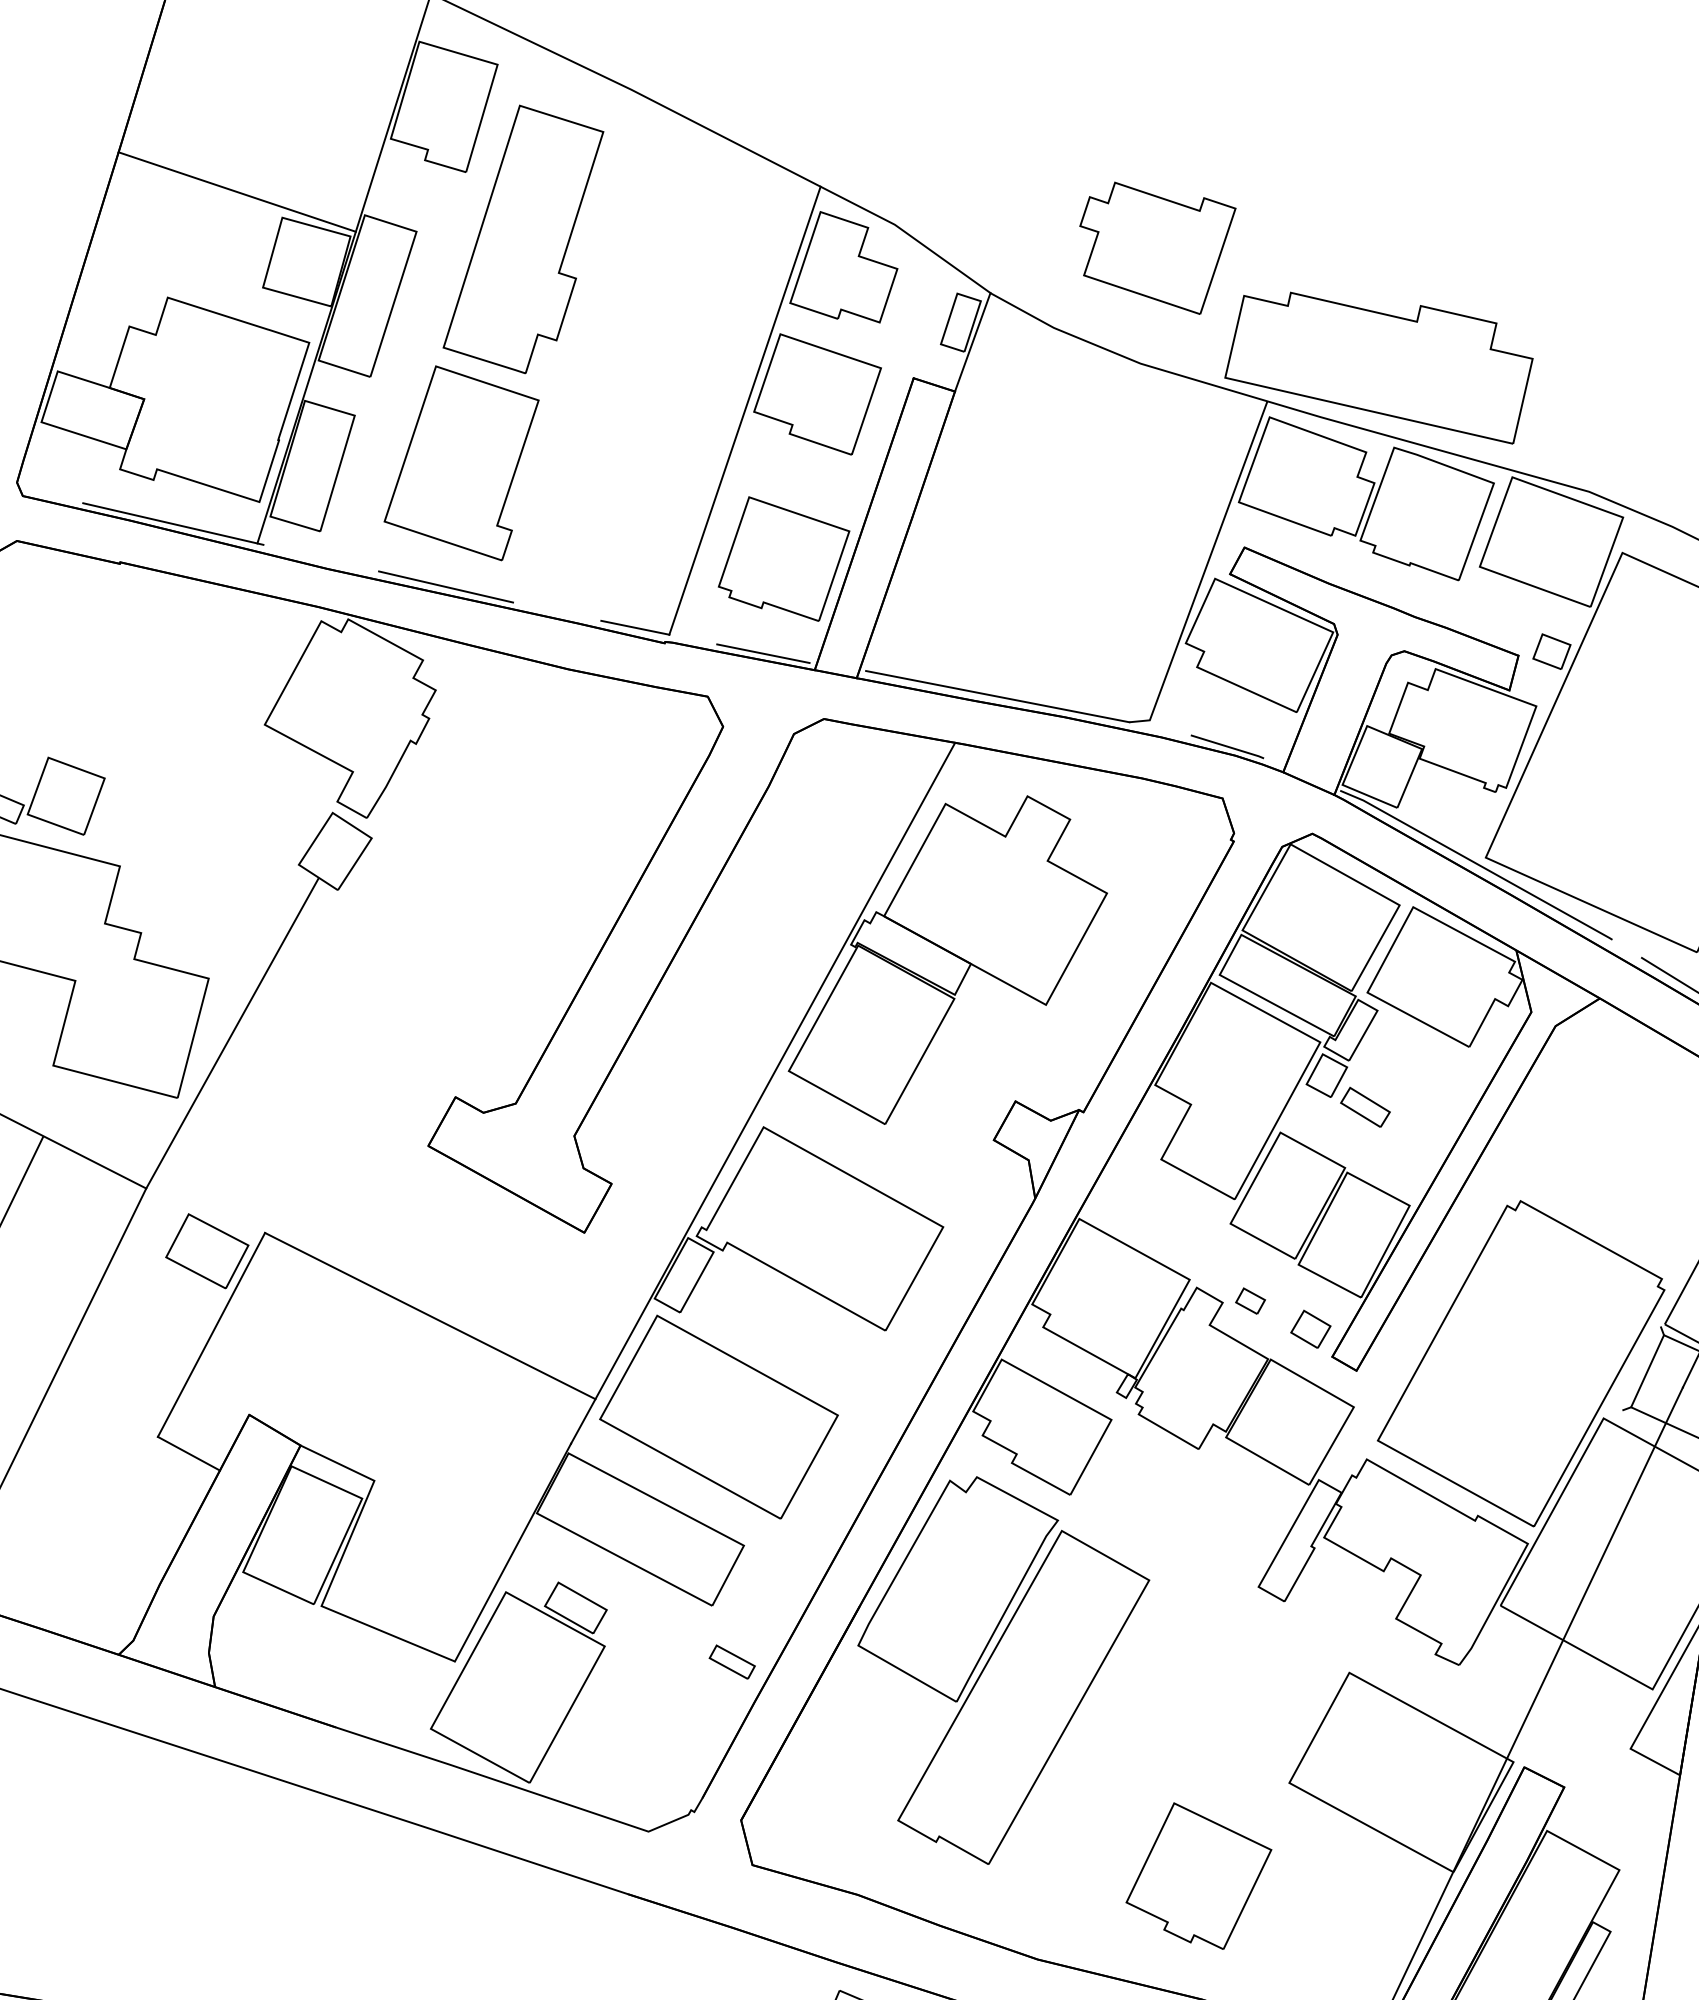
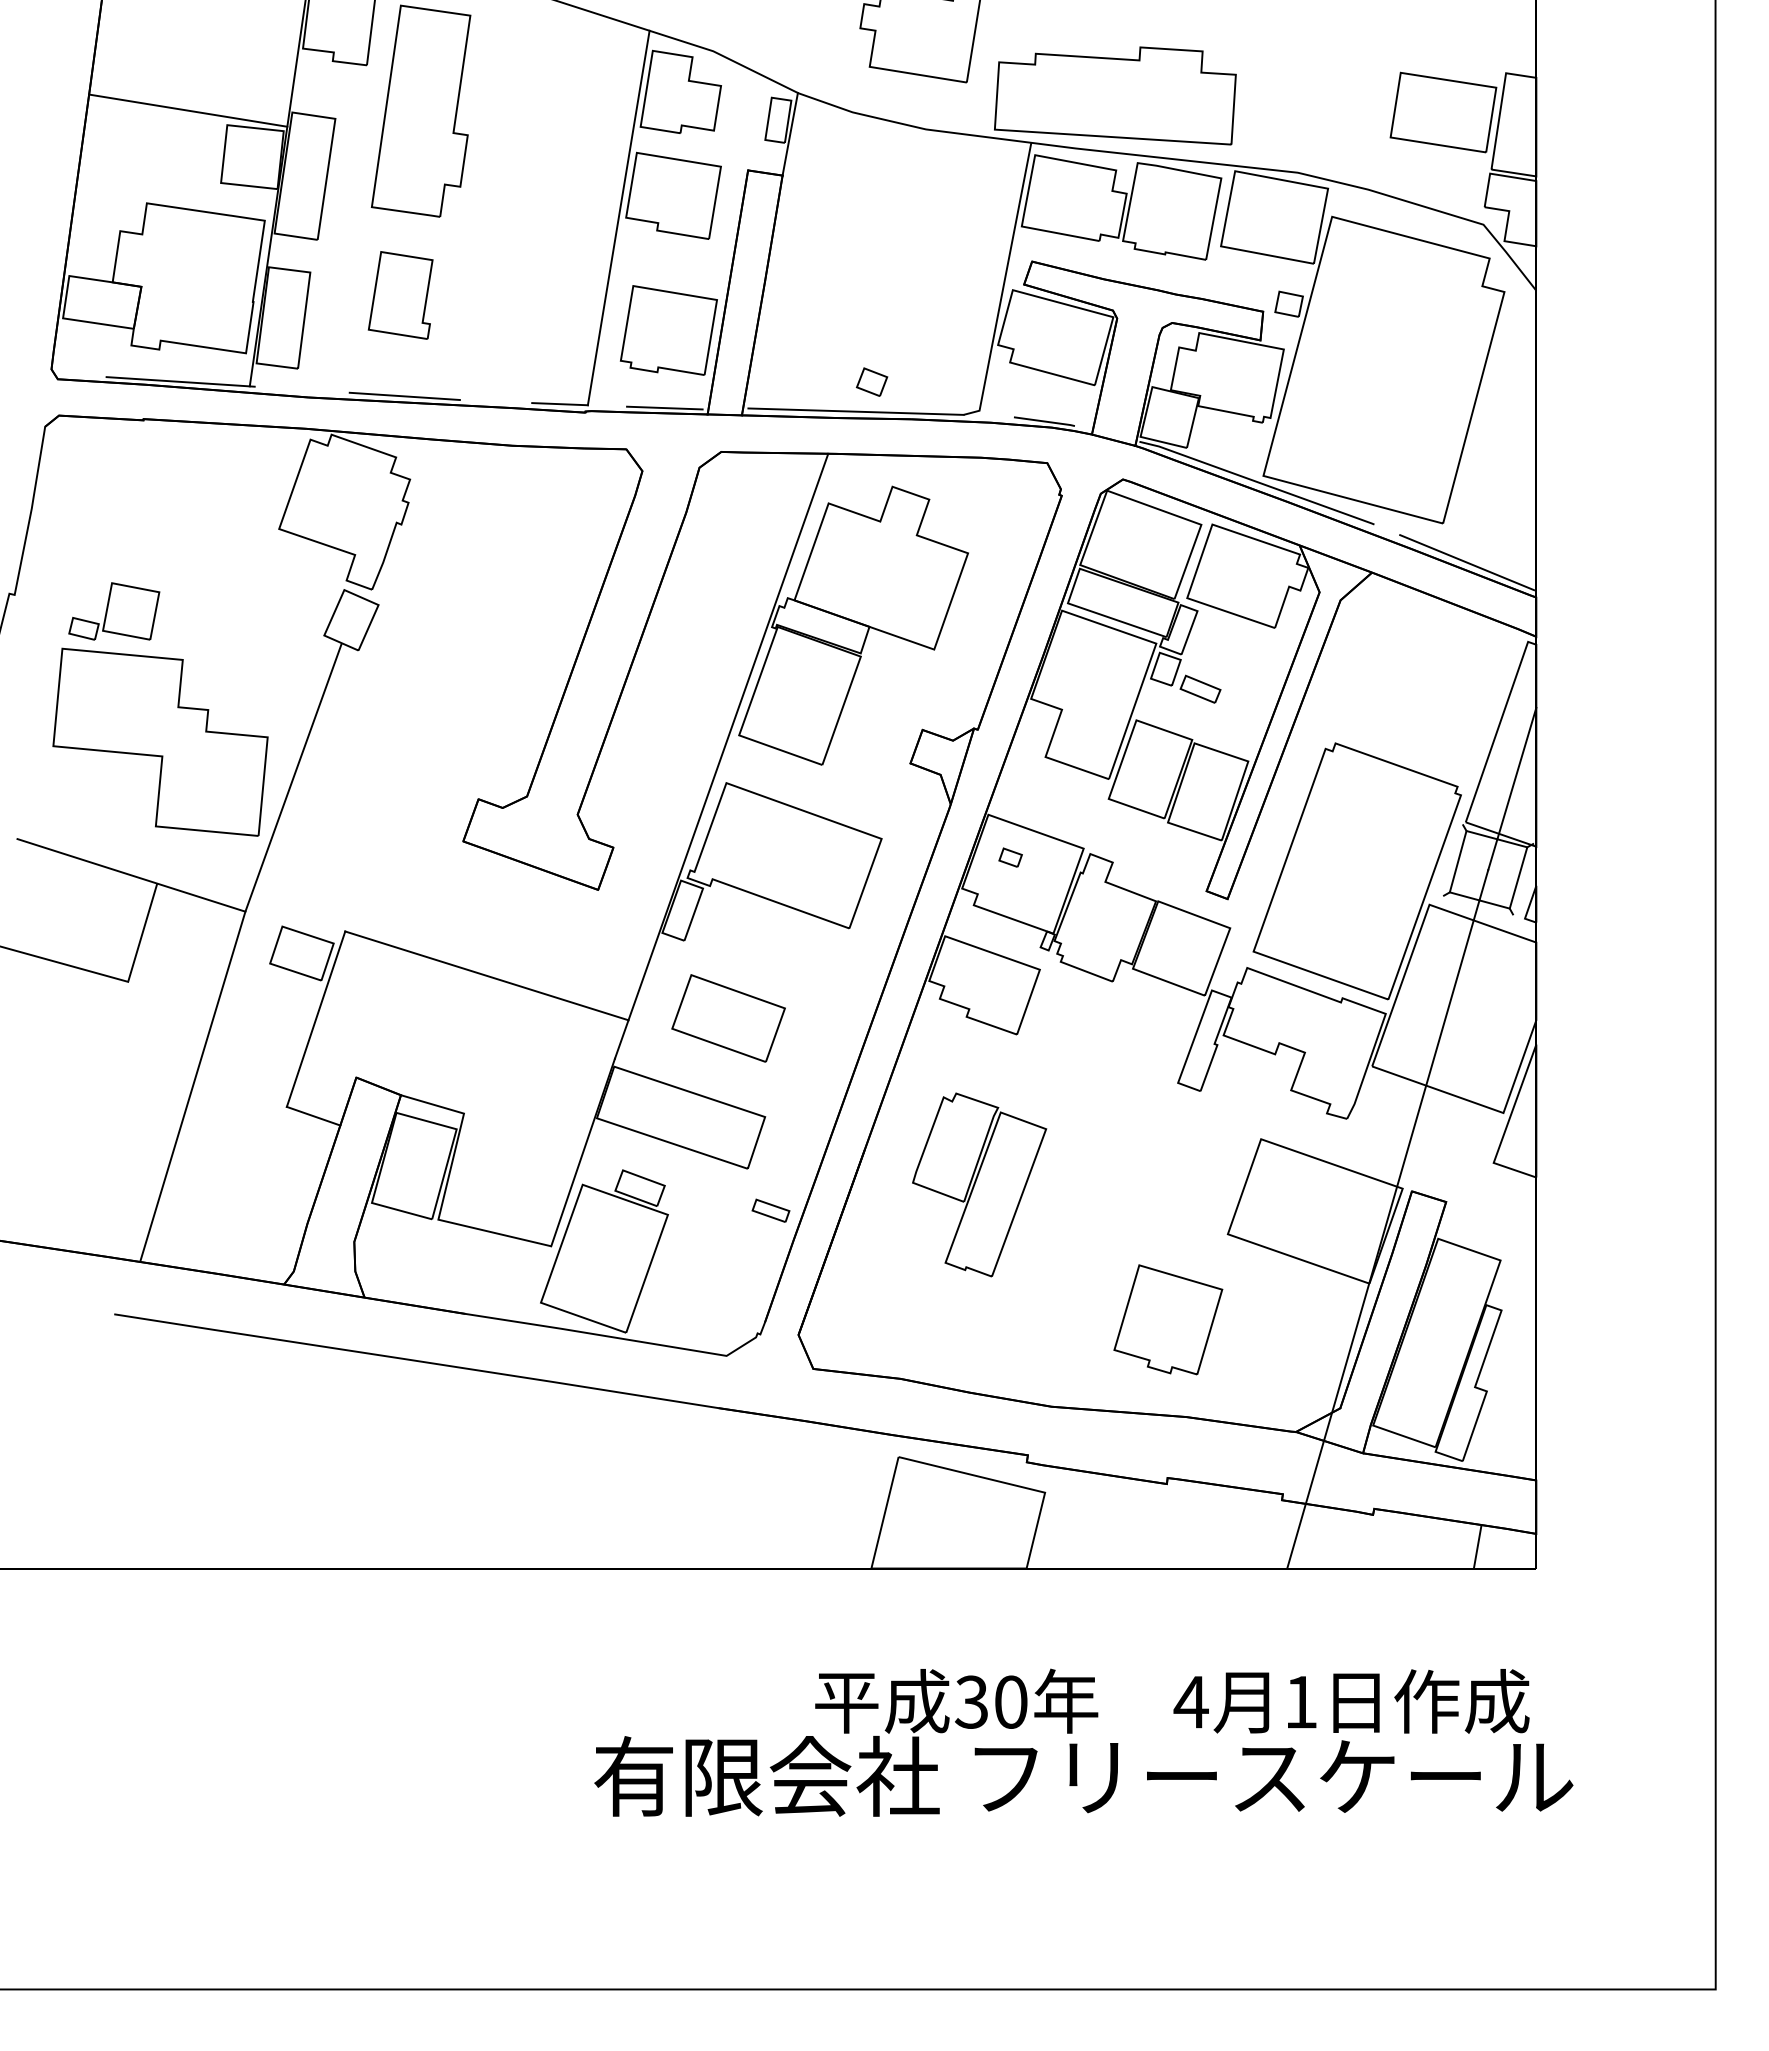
part: (461, 462) -> (400, 295), size x0.6
part: (1250, 1300) -> (1010, 857), moved
part: (1310, 1328) -> (871, 381), moved
part: (718, 1417) -> (728, 1018), size x0.6
part: (993, 1671) -> (979, 1184), size x0.6

